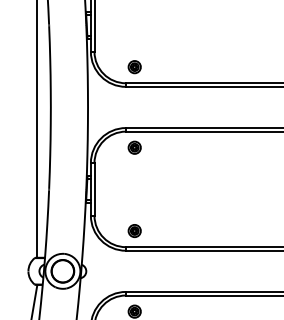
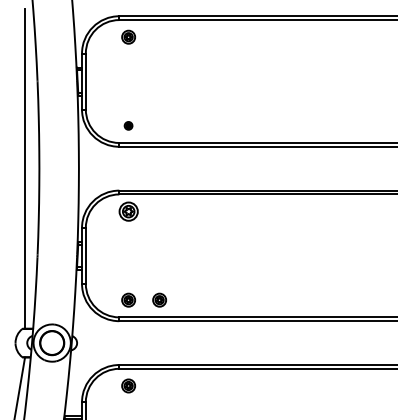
part: (134, 66) -> (128, 125), size x0.6
part: (134, 147) -> (128, 211), size x1.4
part: (163, 230) -> (159, 299), added

